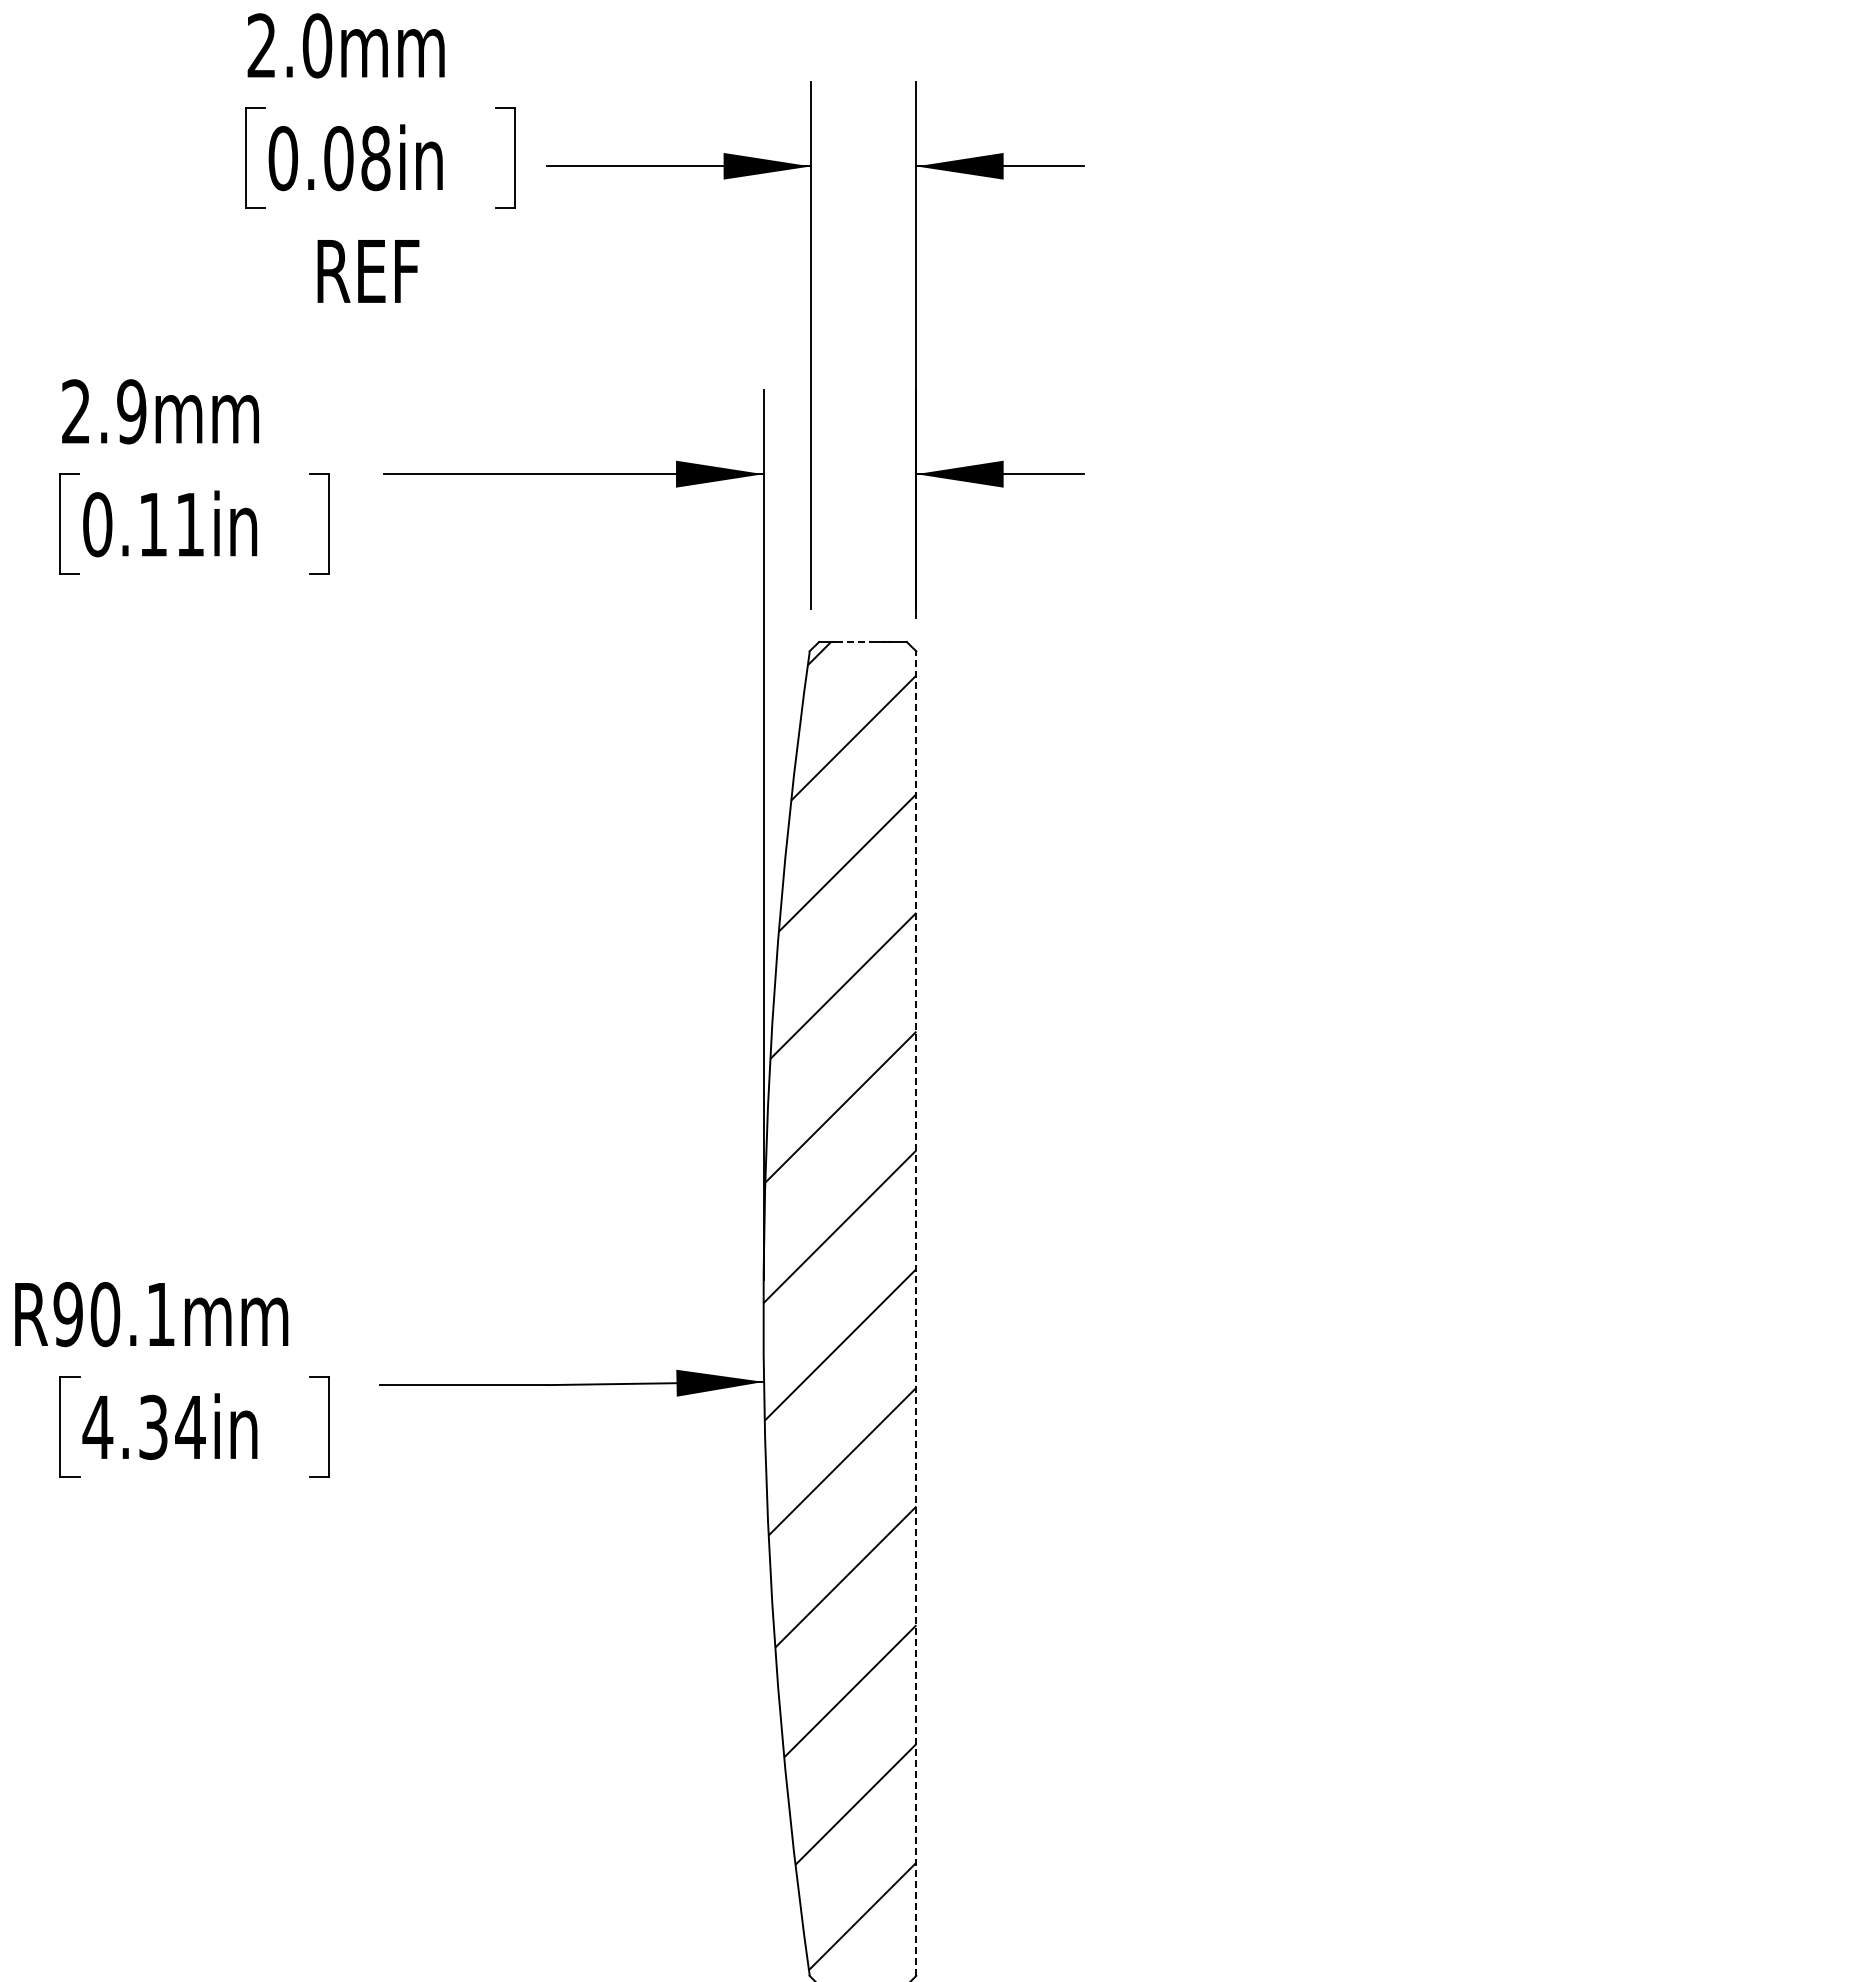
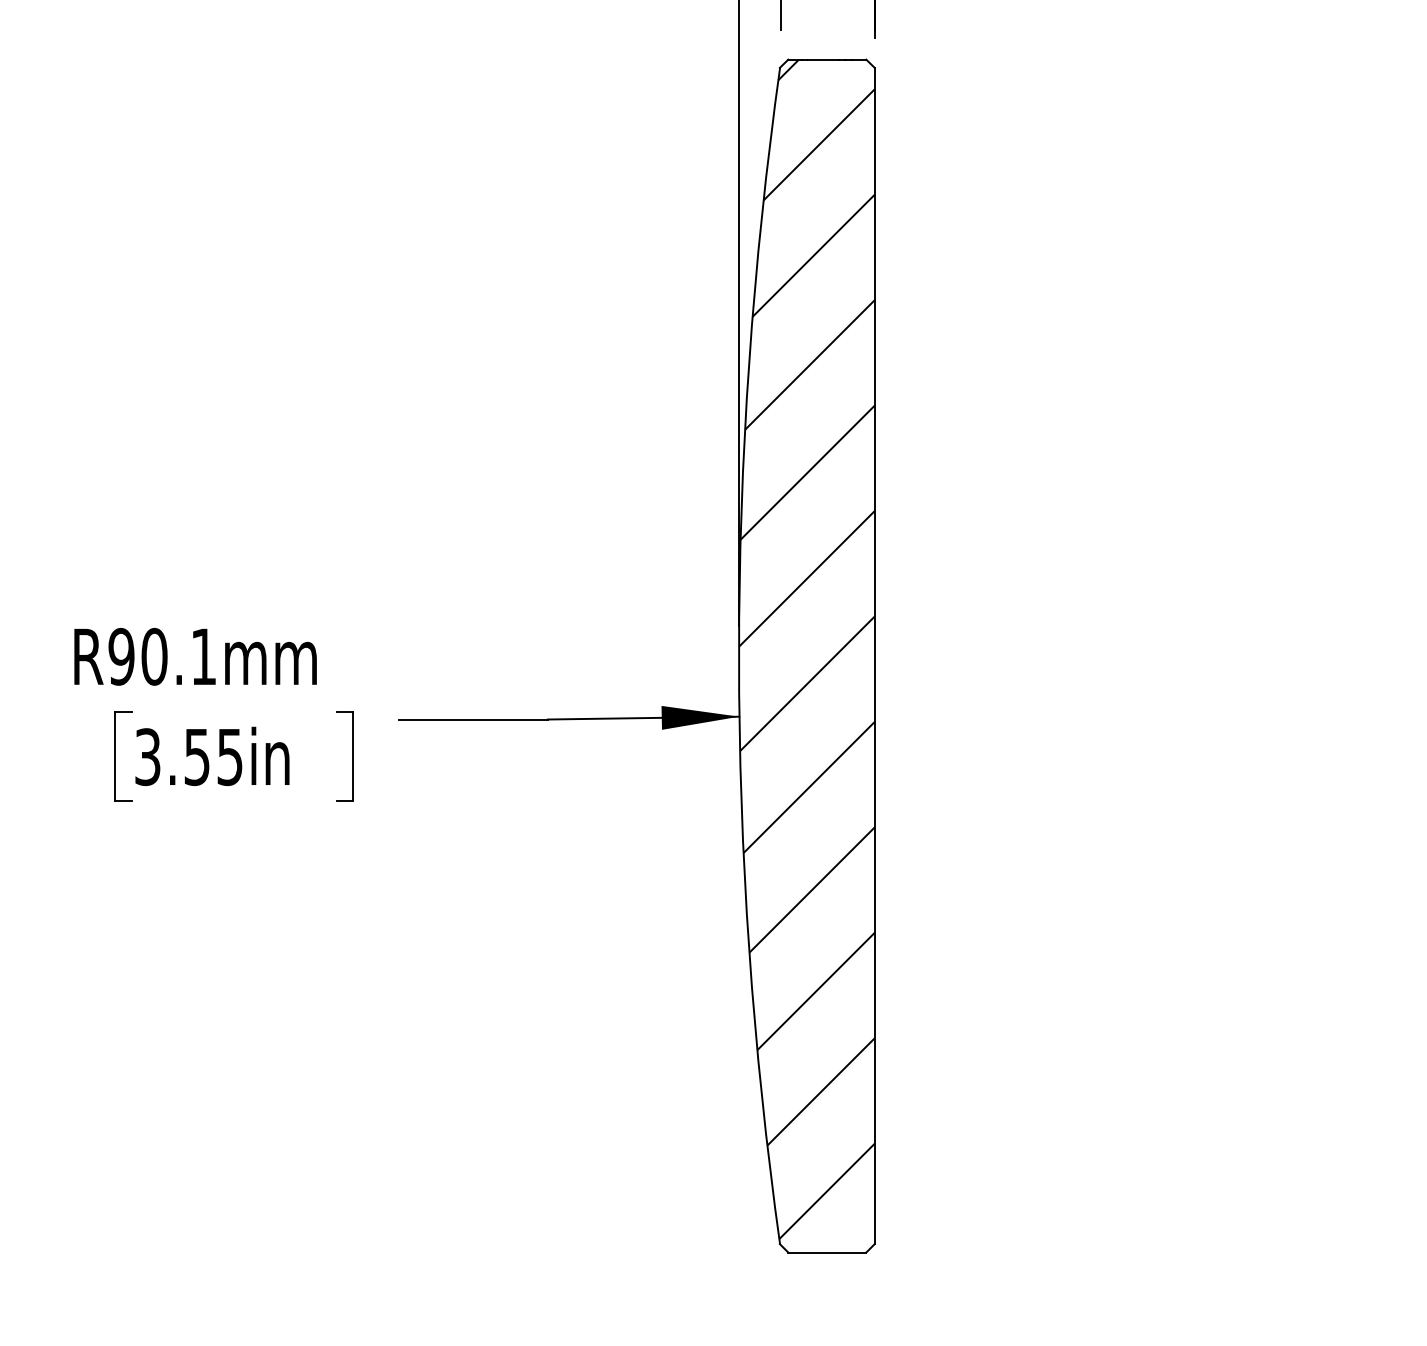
line: (857, 642) -> (822, 60), dashed -> solid
line: (916, 1313) -> (874, 655), dashed -> solid
text: (143, 1427) -> (188, 757), 4.34in -> 3.55in

